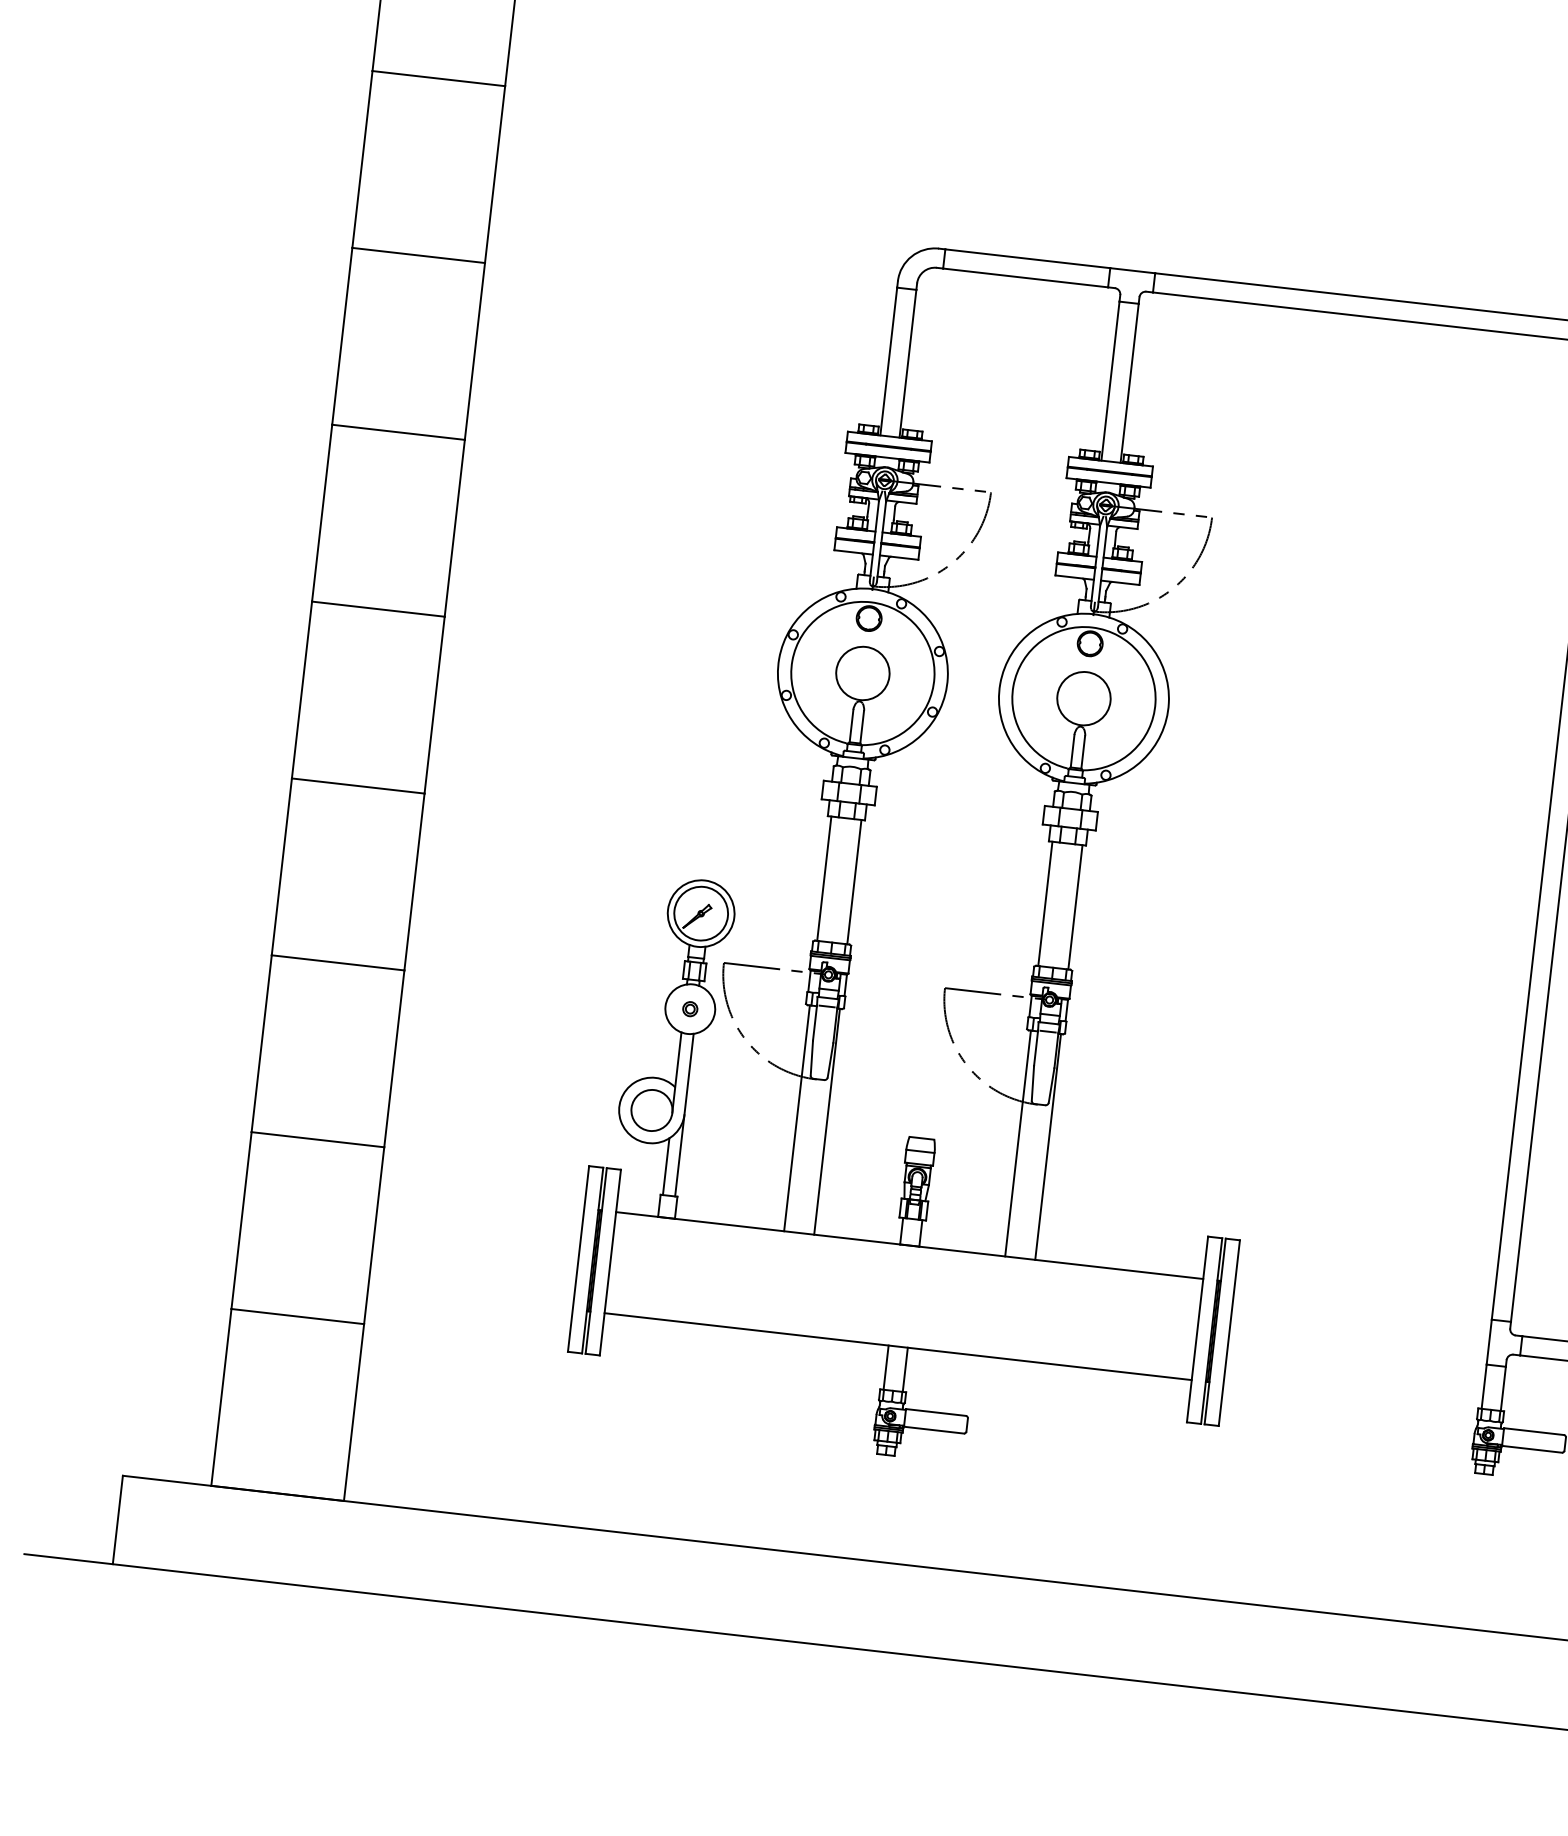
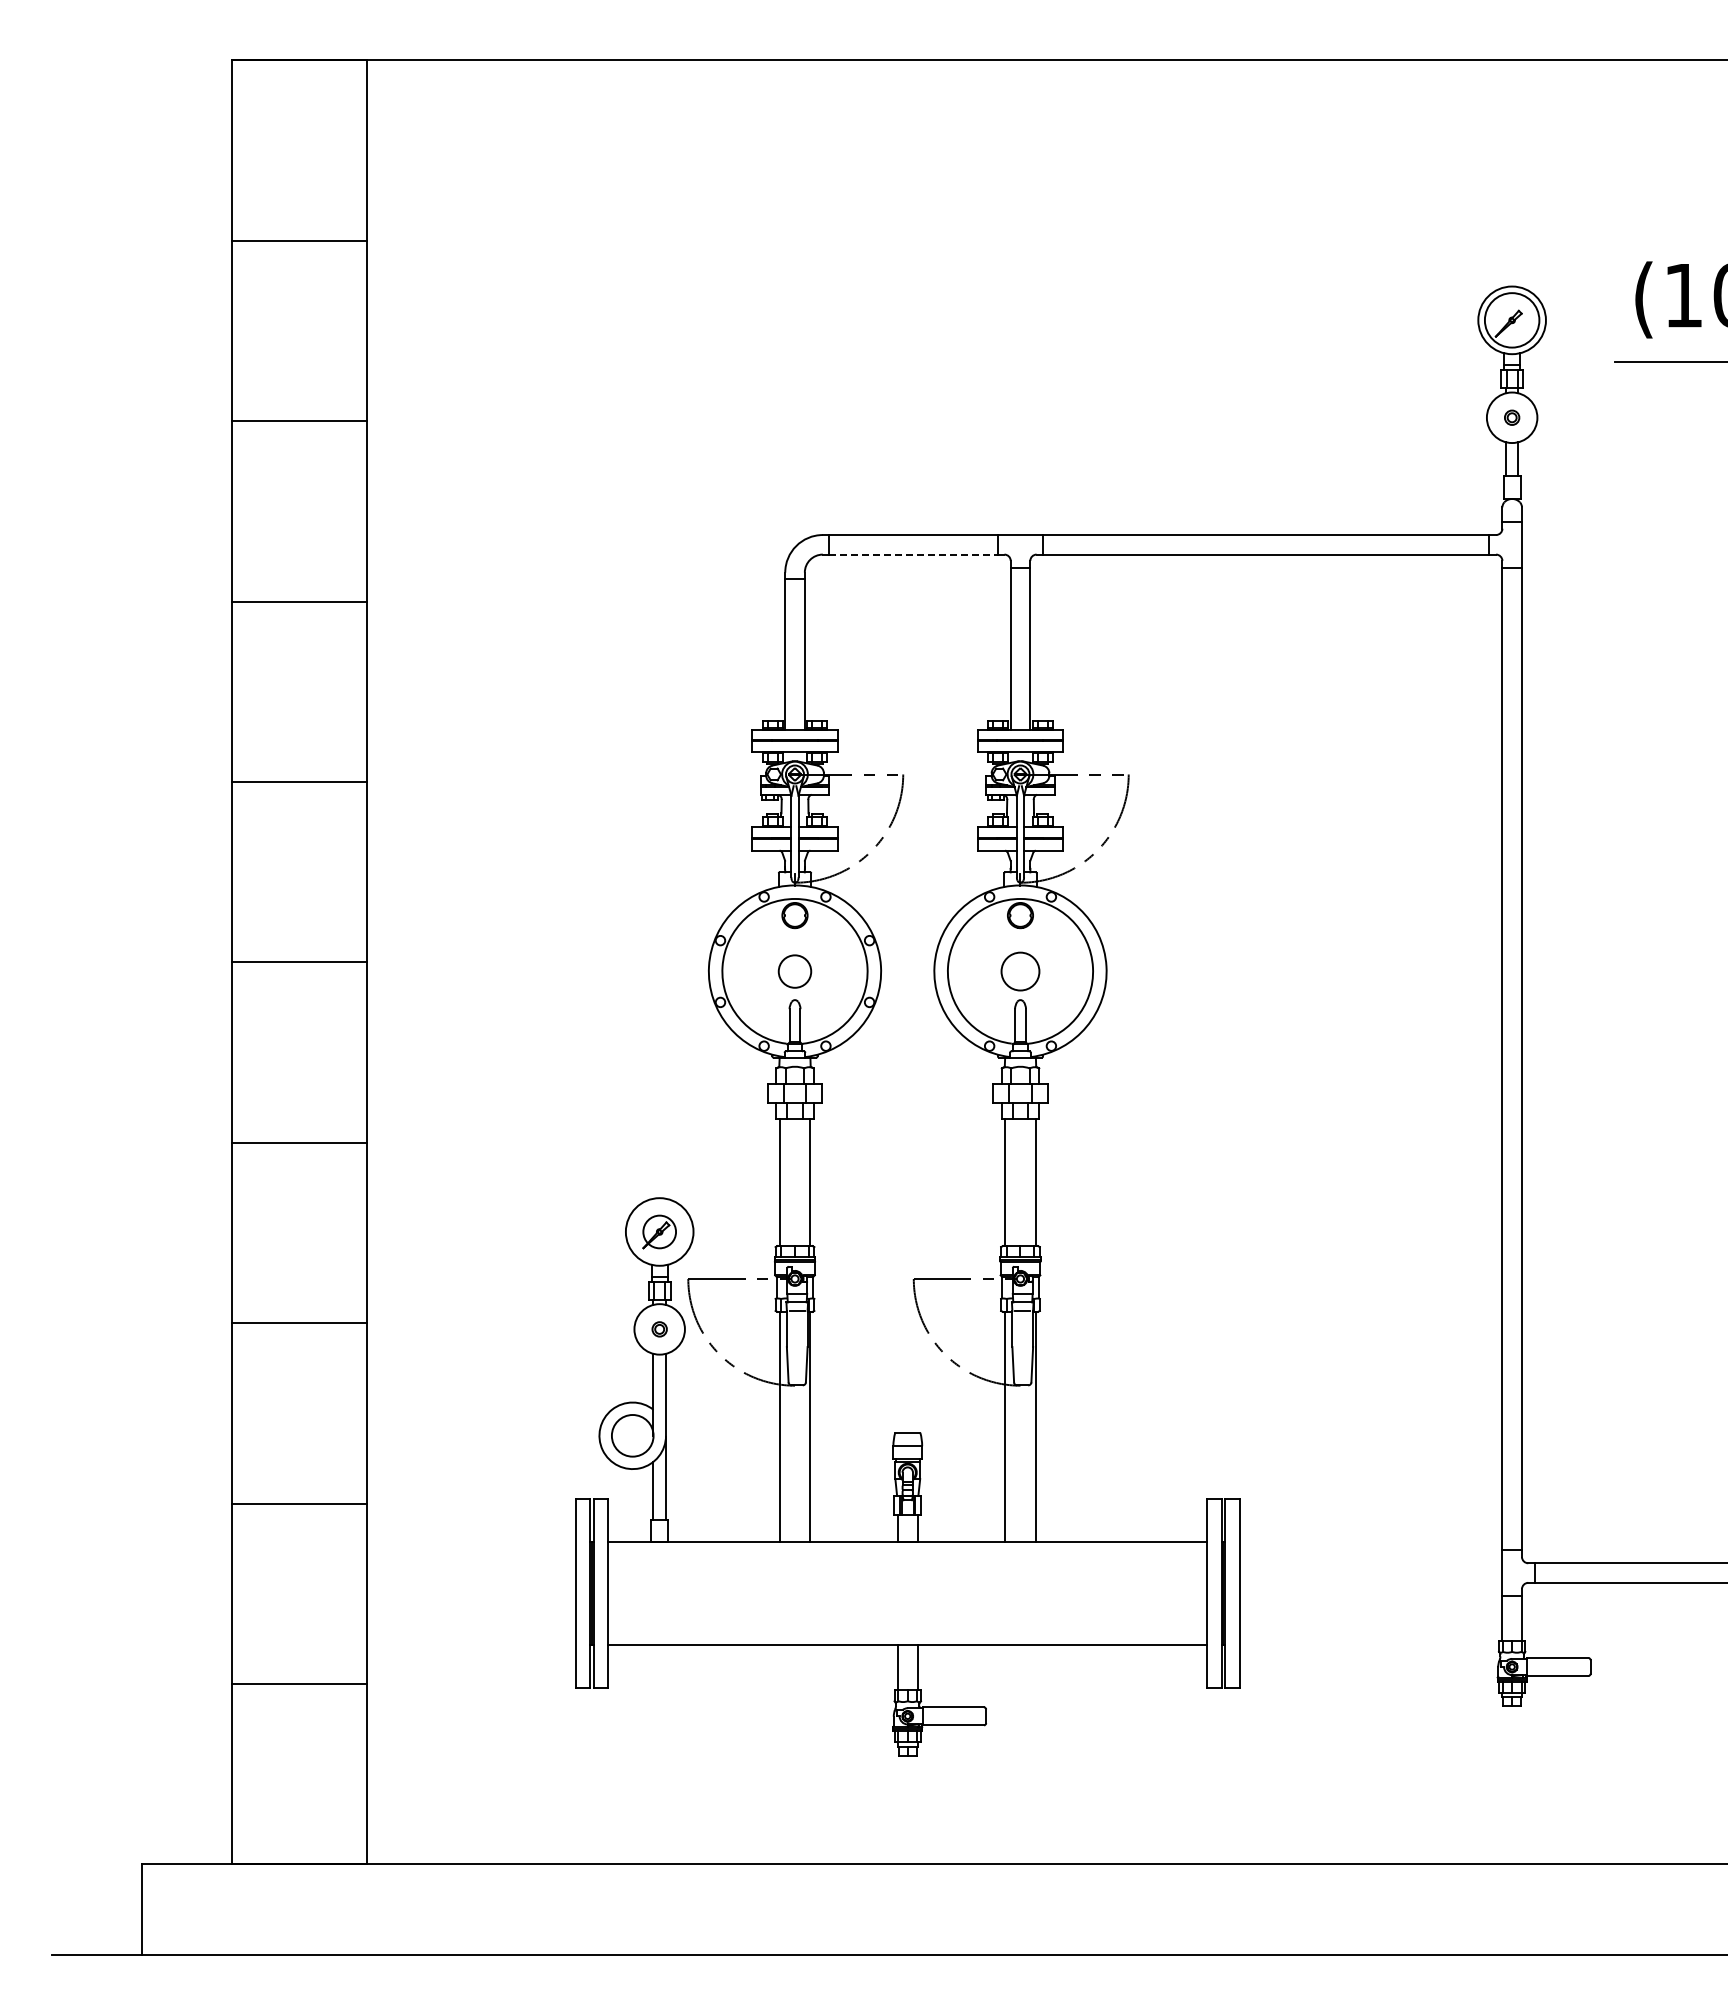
line: (1025, 277) -> (913, 554), solid -> dashed
circle: (862, 673) -> (794, 971), size x0.6
circle: (1083, 698) -> (1020, 971), size x0.7
circle: (701, 913) -> (659, 1231), size x0.6

